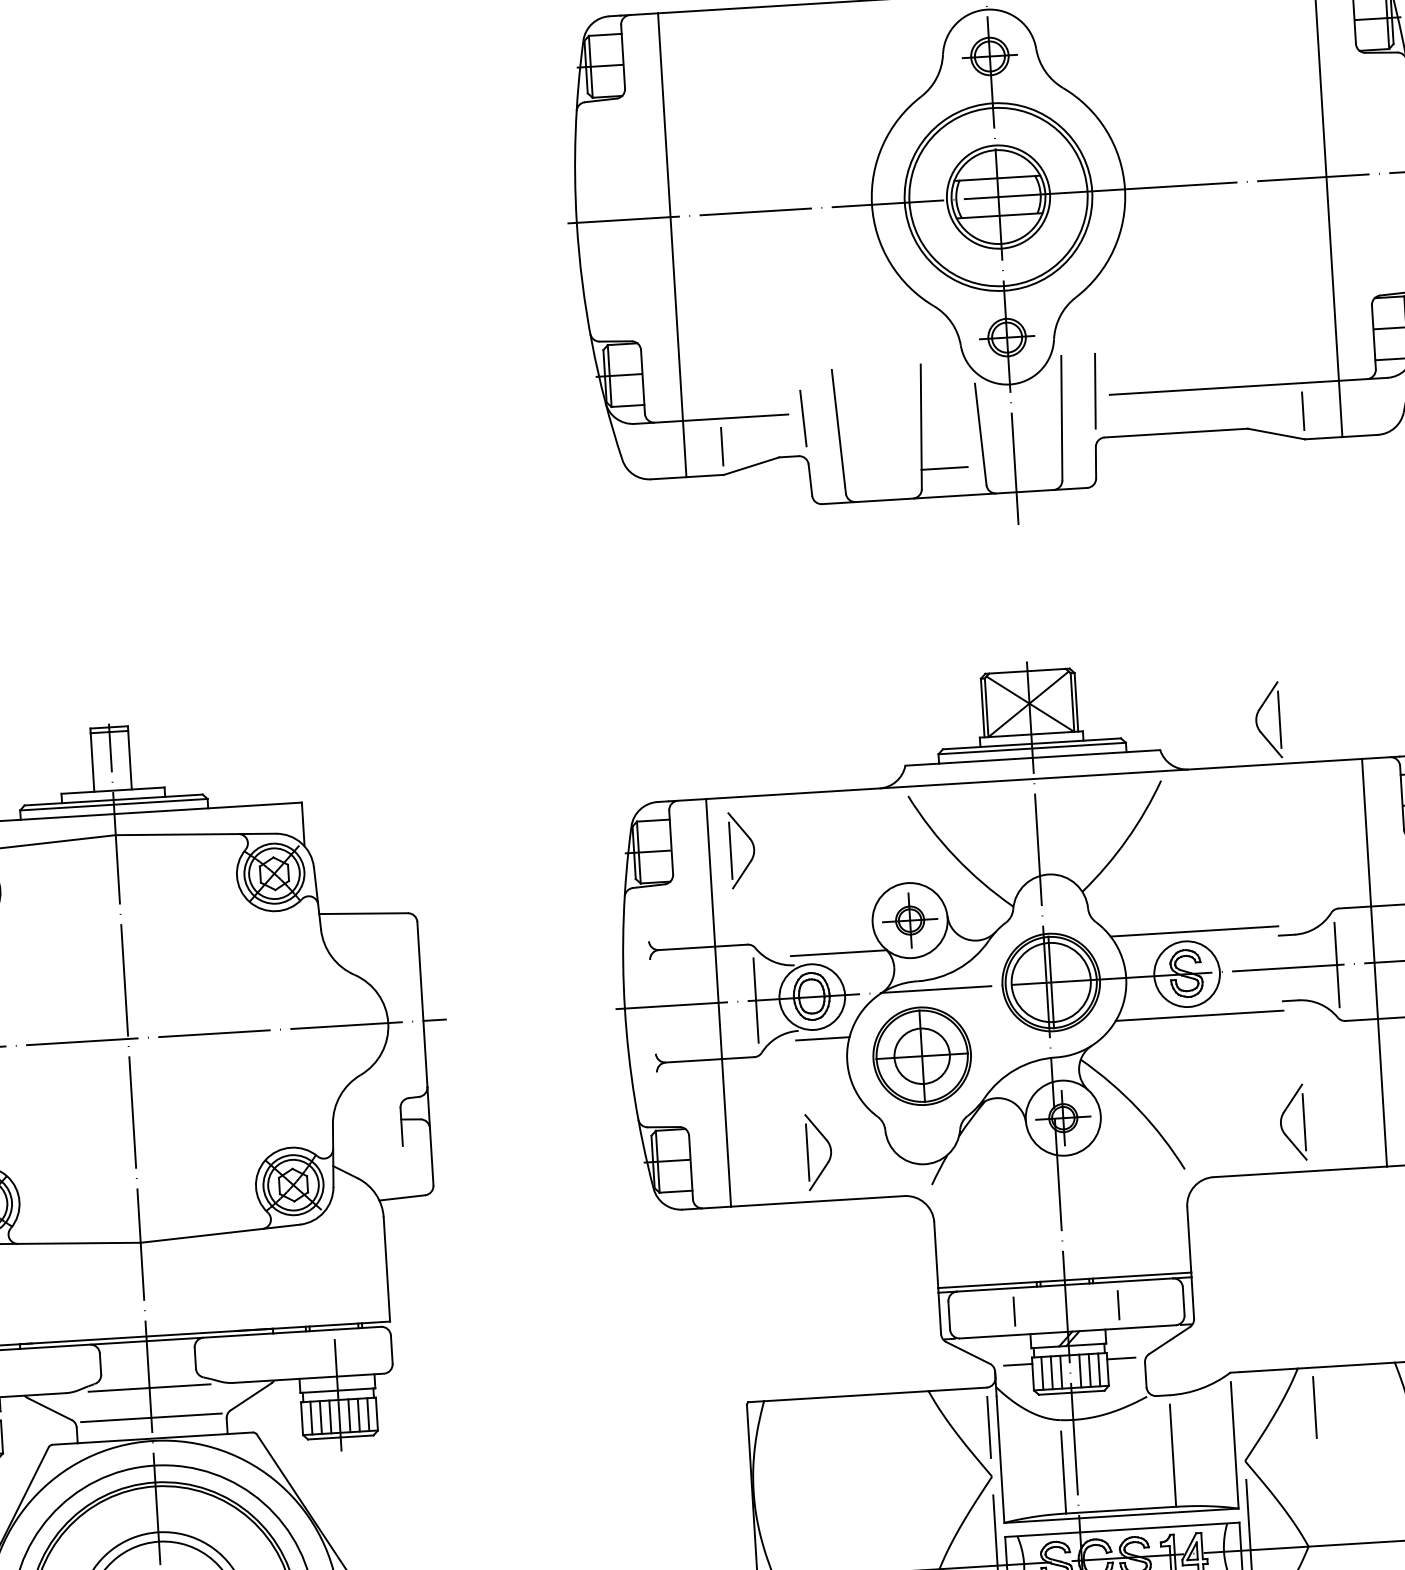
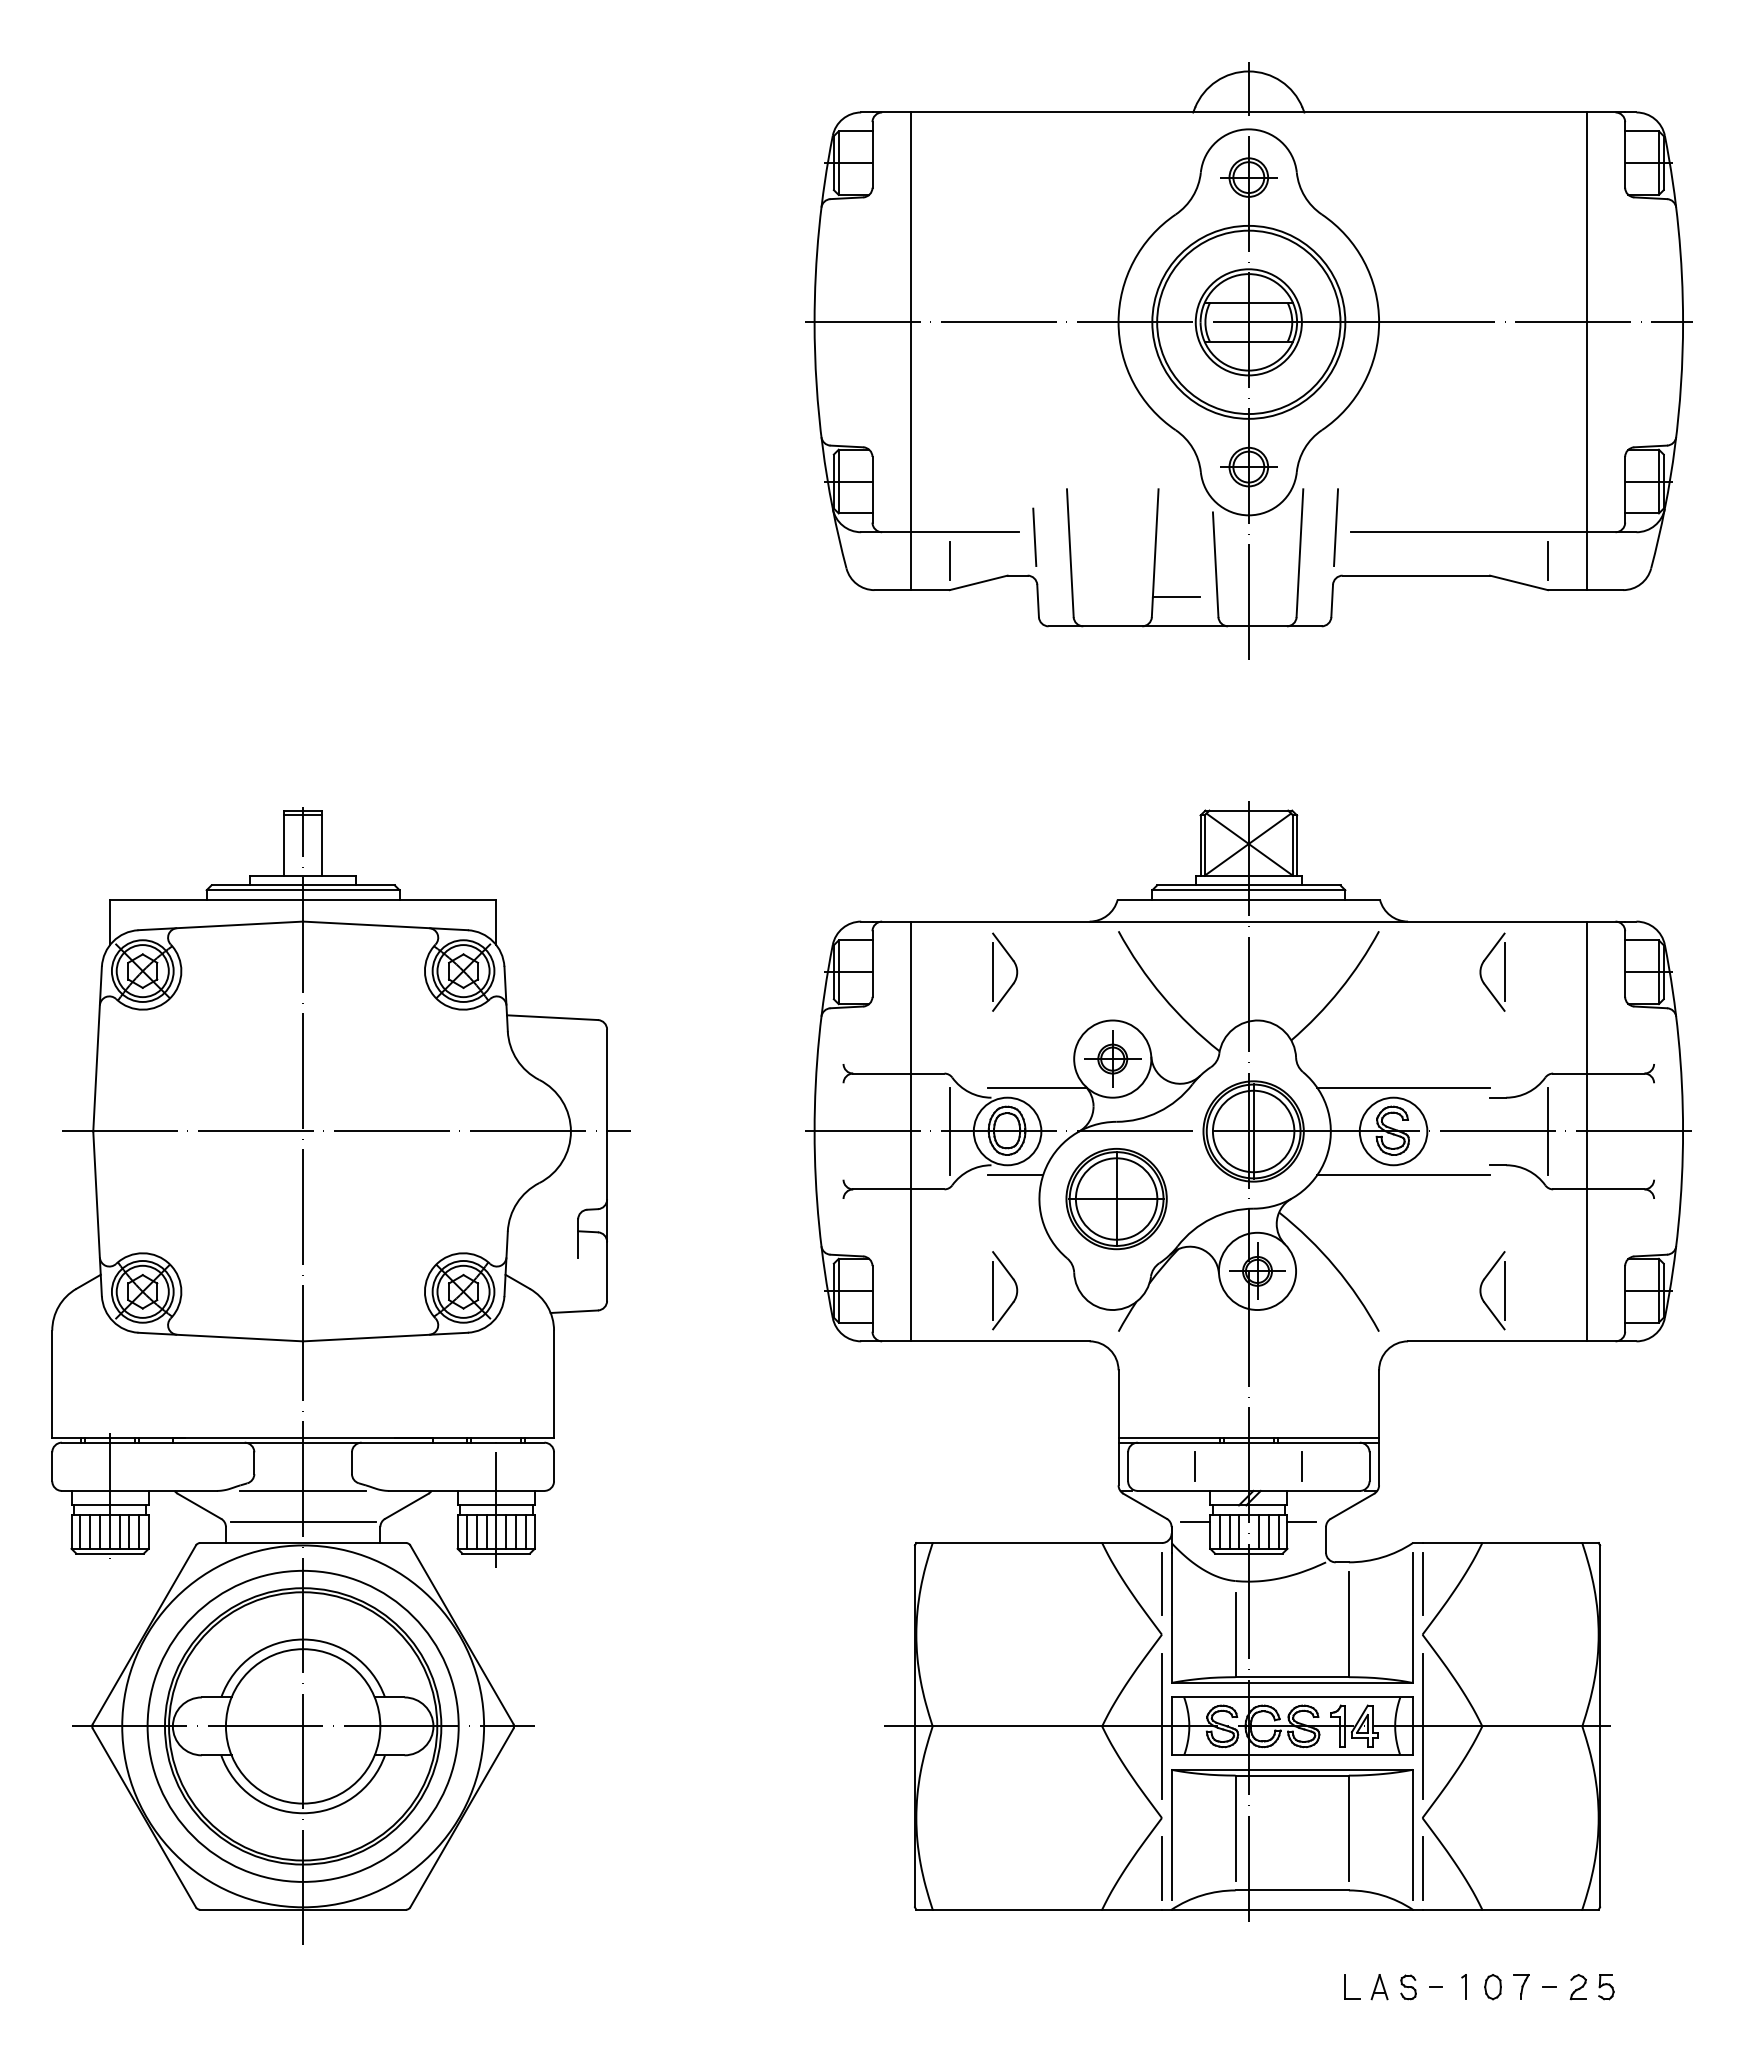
part: (1257, 720) -> (1481, 971), moved
part: (752, 845) -> (1015, 968), moved
circle: (922, 1055) -> (1116, 1198), size x1.43
line: (1314, 1406) -> (1422, 1583), moved

